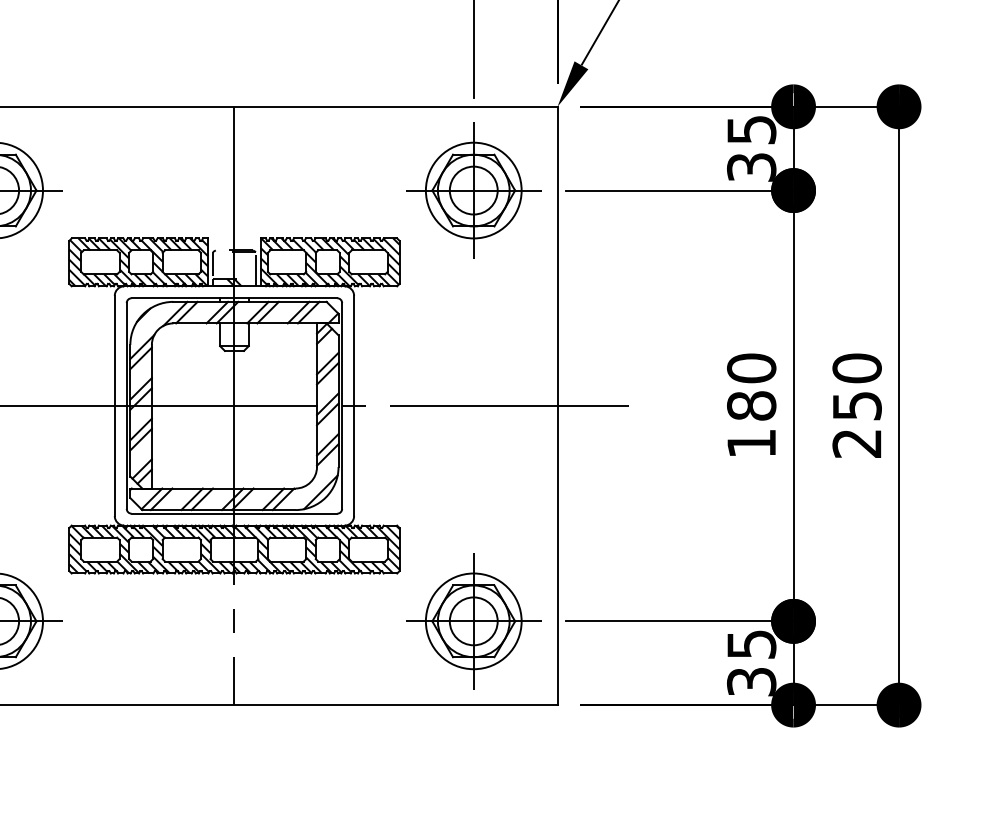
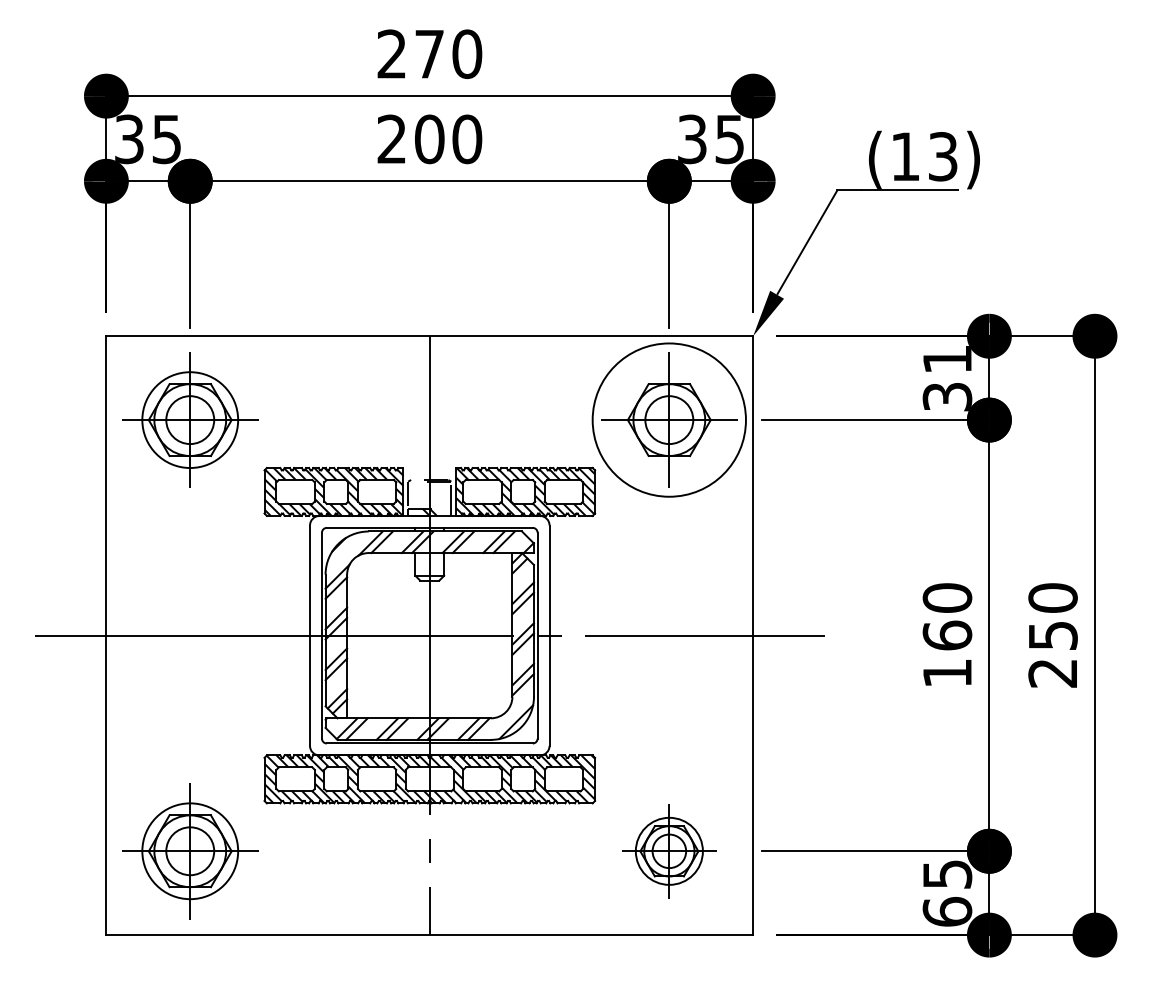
text: (751, 130) -> (947, 359), 35 -> 31
circle: (473, 190) -> (669, 420), size x1.6
text: (751, 405) -> (947, 635), 180 -> 160
part: (473, 621) -> (669, 851), size x0.7
text: (751, 681) -> (947, 911), 35 -> 65

